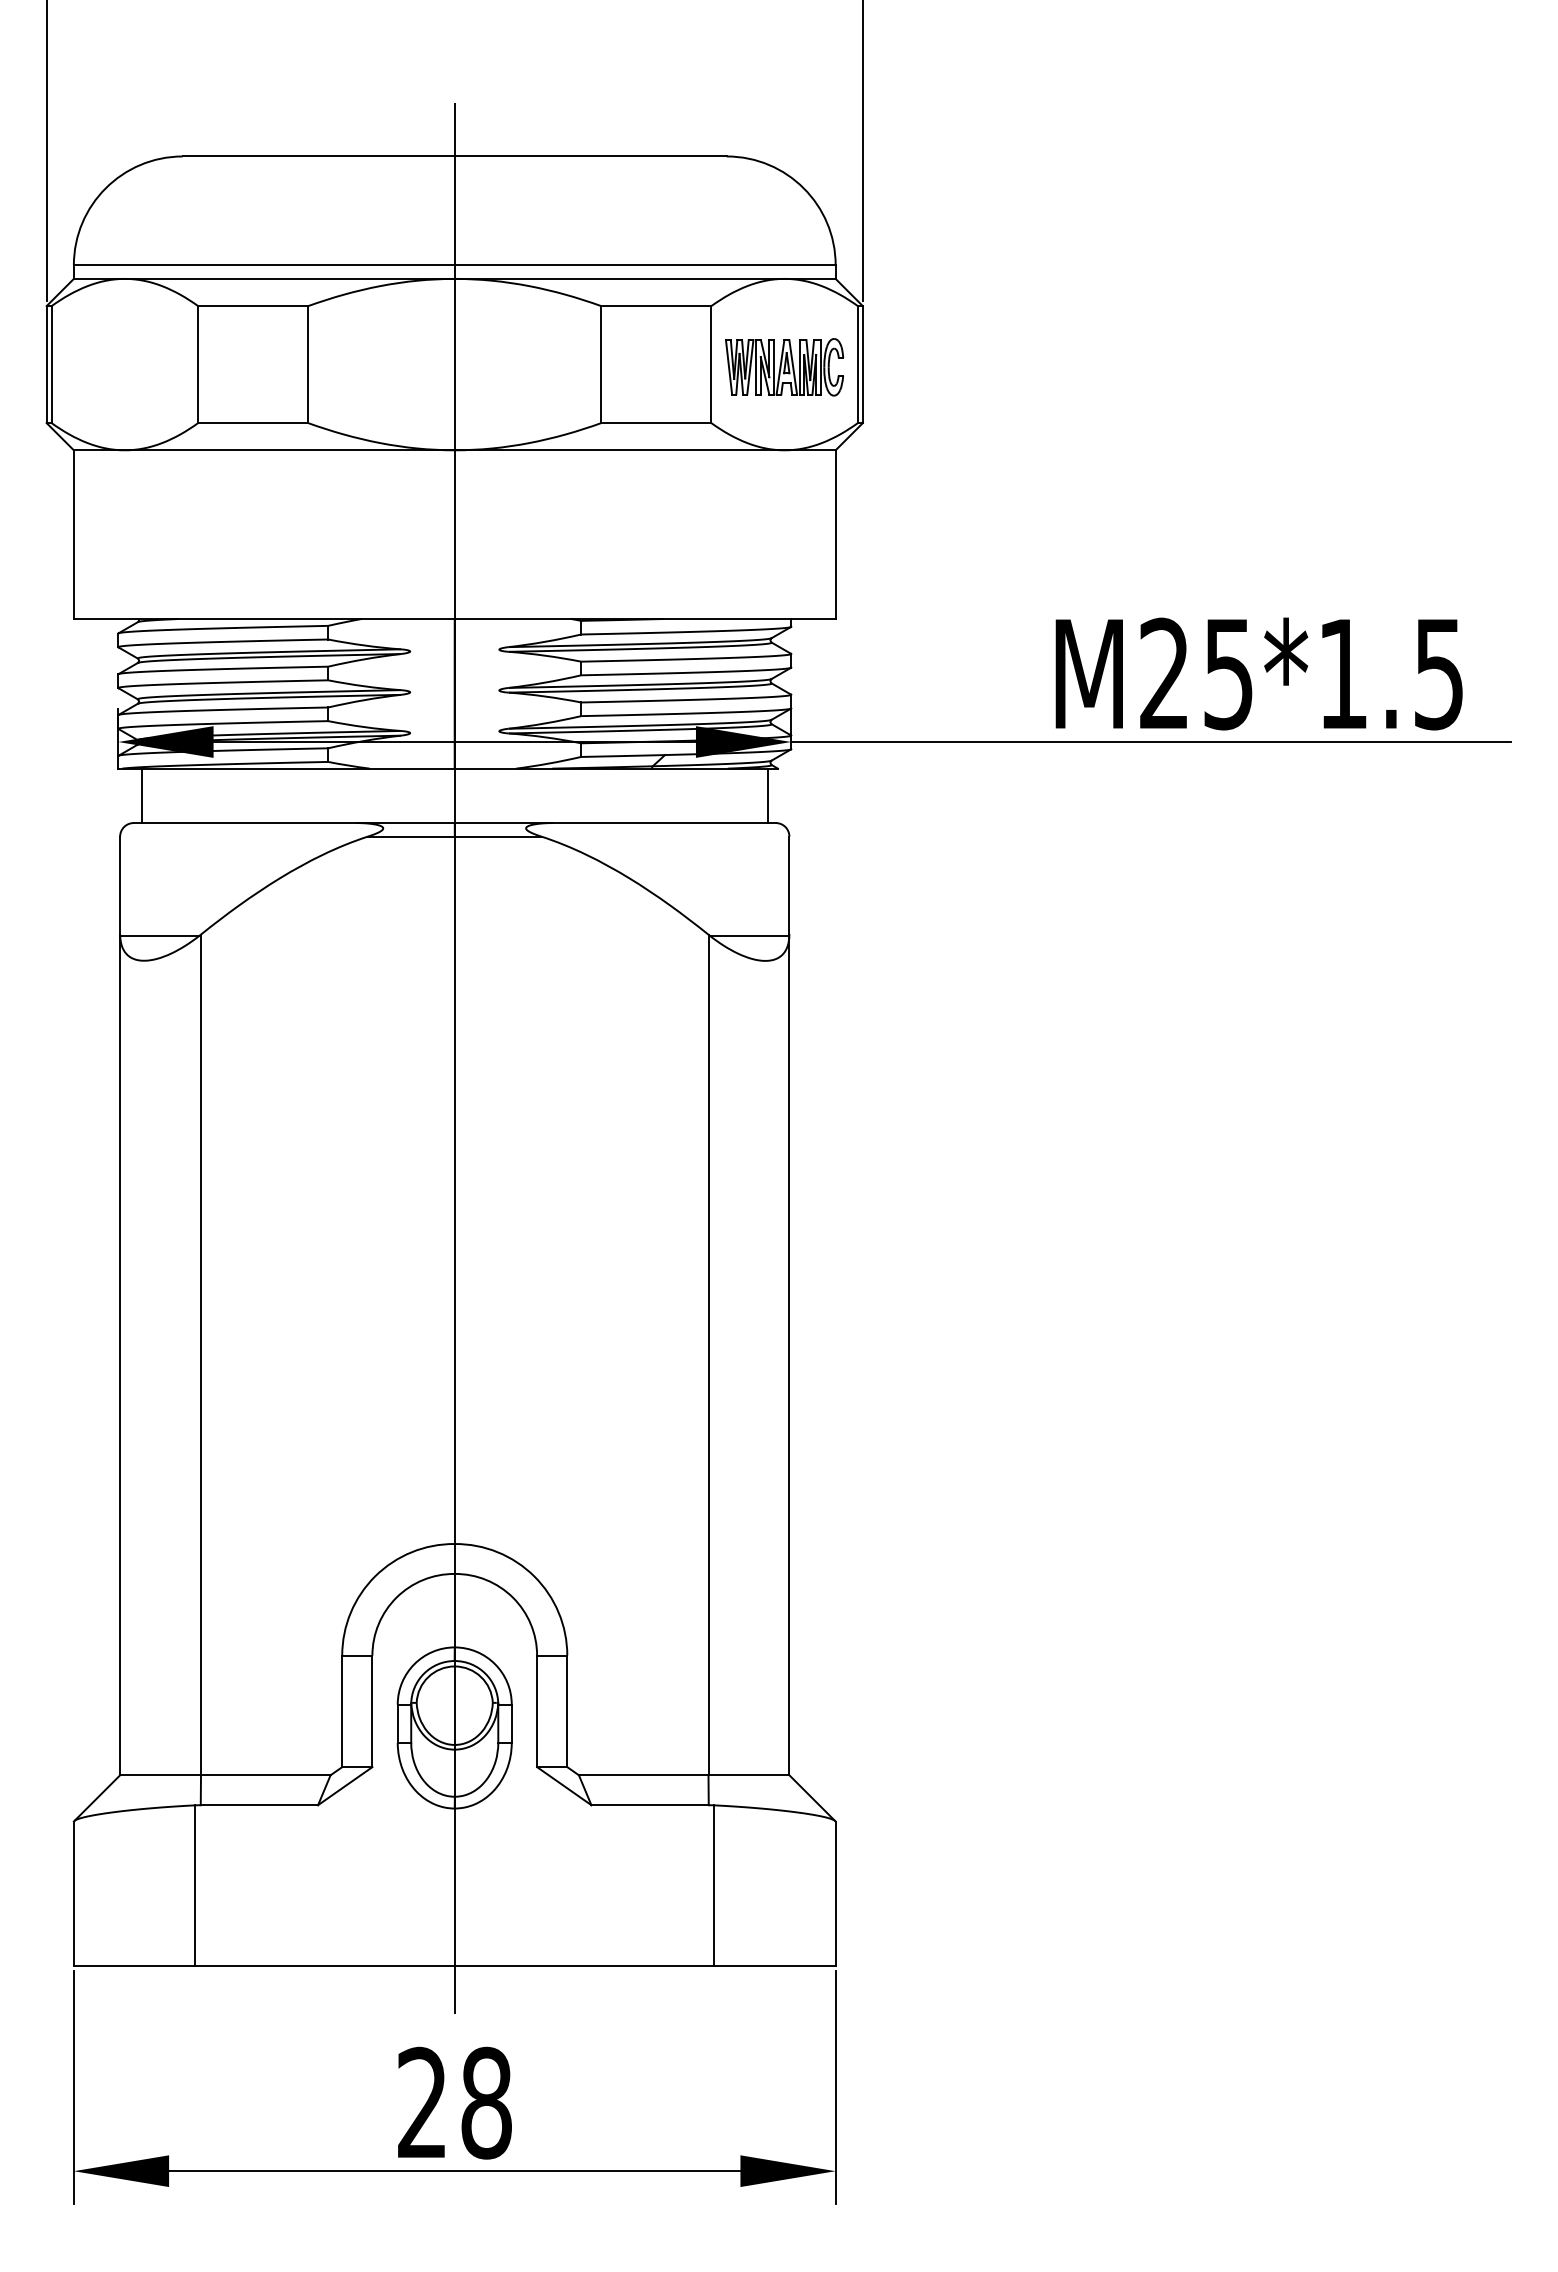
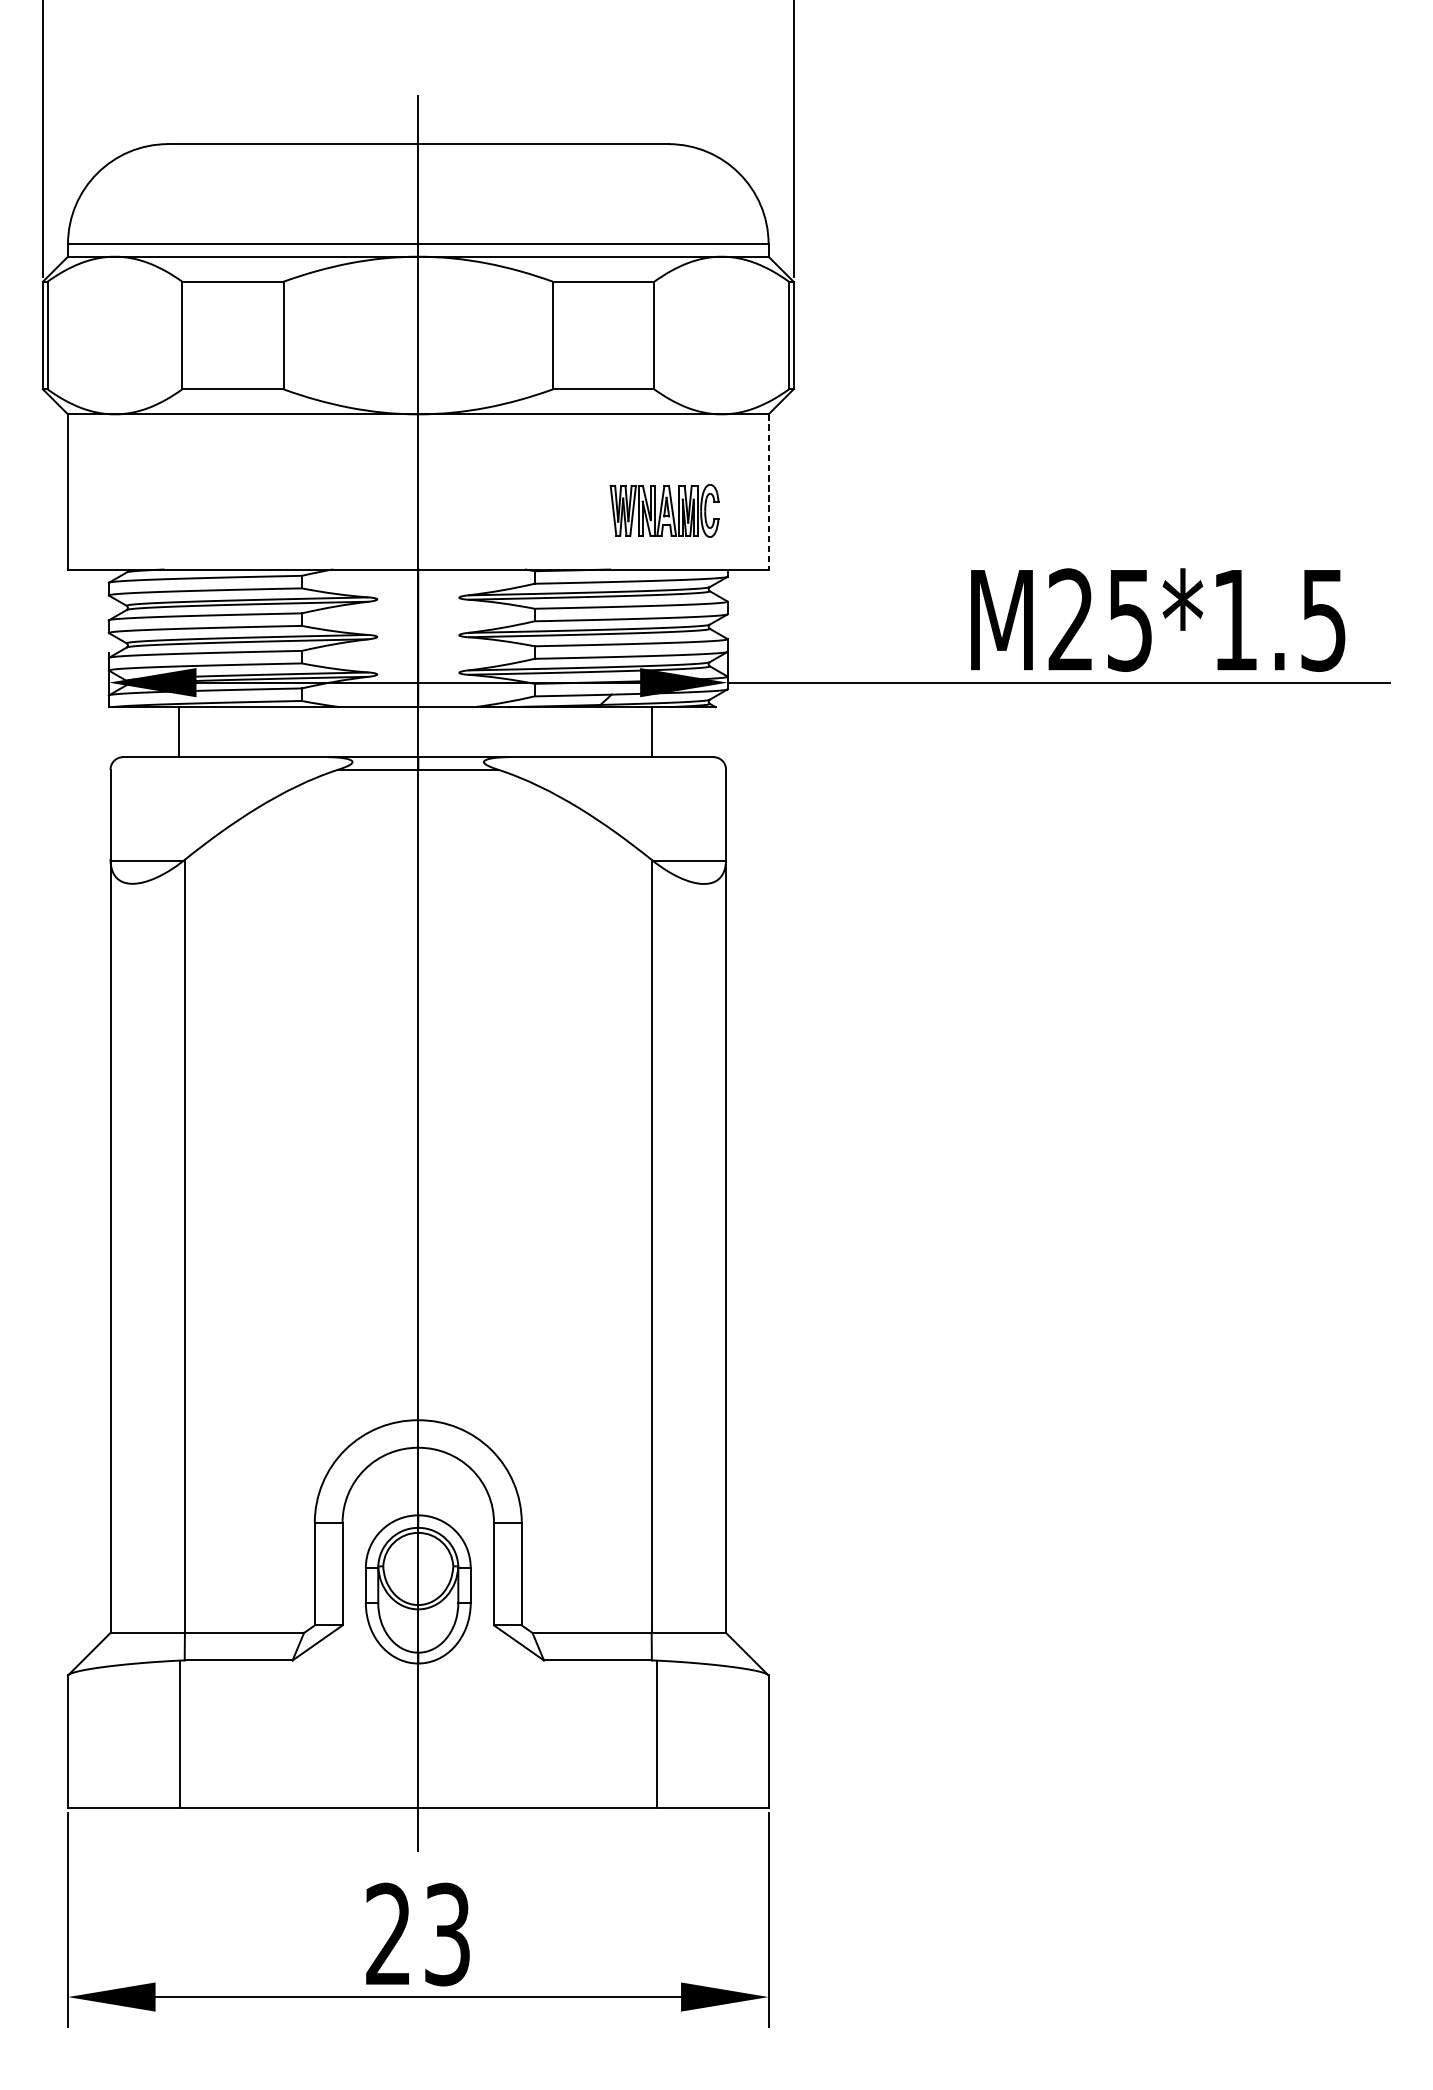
part: (784, 367) -> (664, 511), moved
line: (835, 535) -> (768, 492), solid -> dashed
line: (141, 795) -> (178, 731), moved
line: (767, 795) -> (651, 731), moved
text: (486, 2102) -> (447, 1933), 28 -> 23

